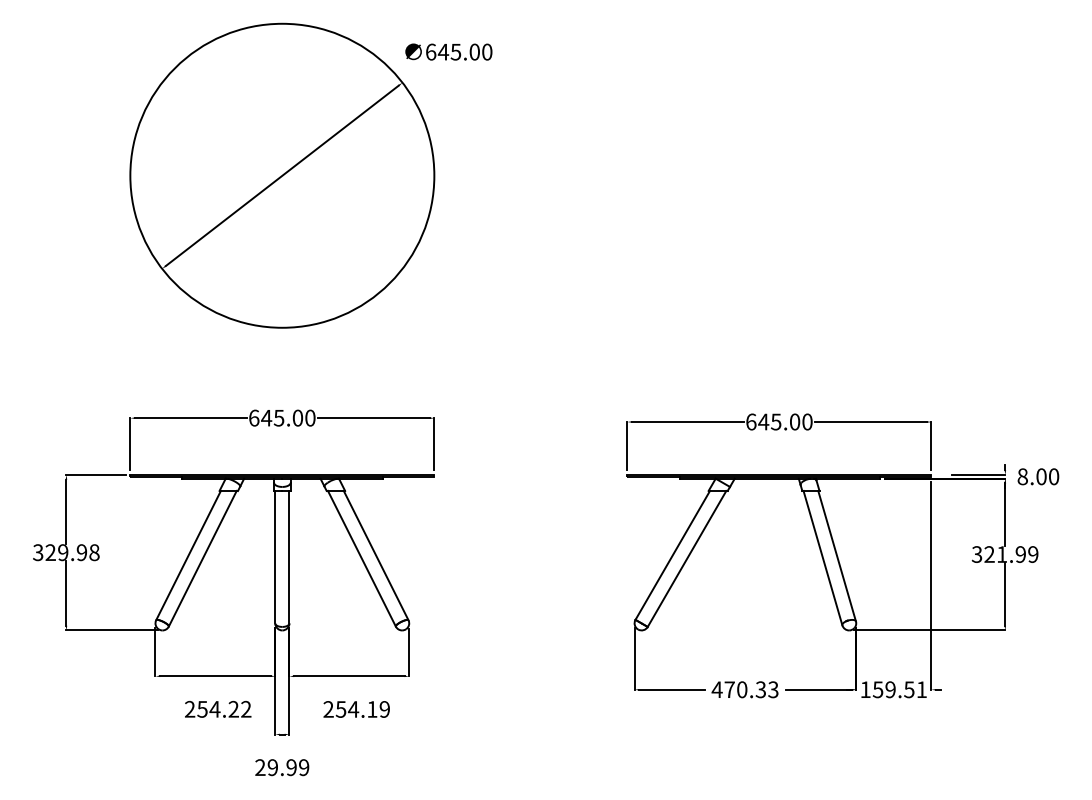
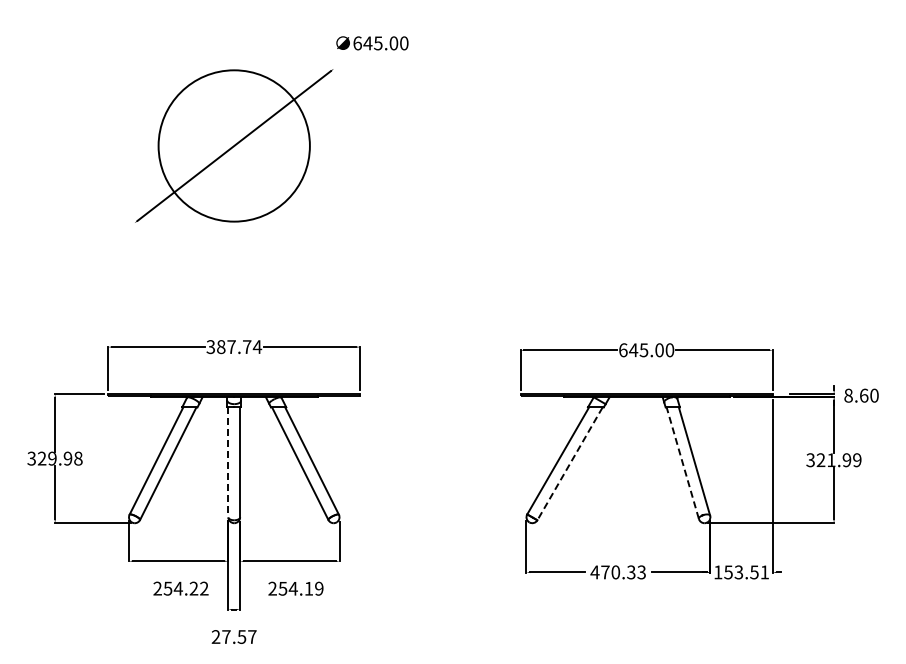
circle: (282, 175) -> (234, 145), size x0.6
text: (282, 418) -> (234, 347), 645.00 -> 387.74
text: (1041, 476) -> (864, 395), 8.00 -> 8.60
line: (275, 557) -> (228, 462), solid -> dashed
line: (822, 558) -> (682, 463), solid -> dashed
line: (686, 559) -> (569, 464), solid -> dashed
text: (890, 689) -> (738, 572), 159.51 -> 153.51
text: (288, 767) -> (239, 636), 29.99 -> 27.57

